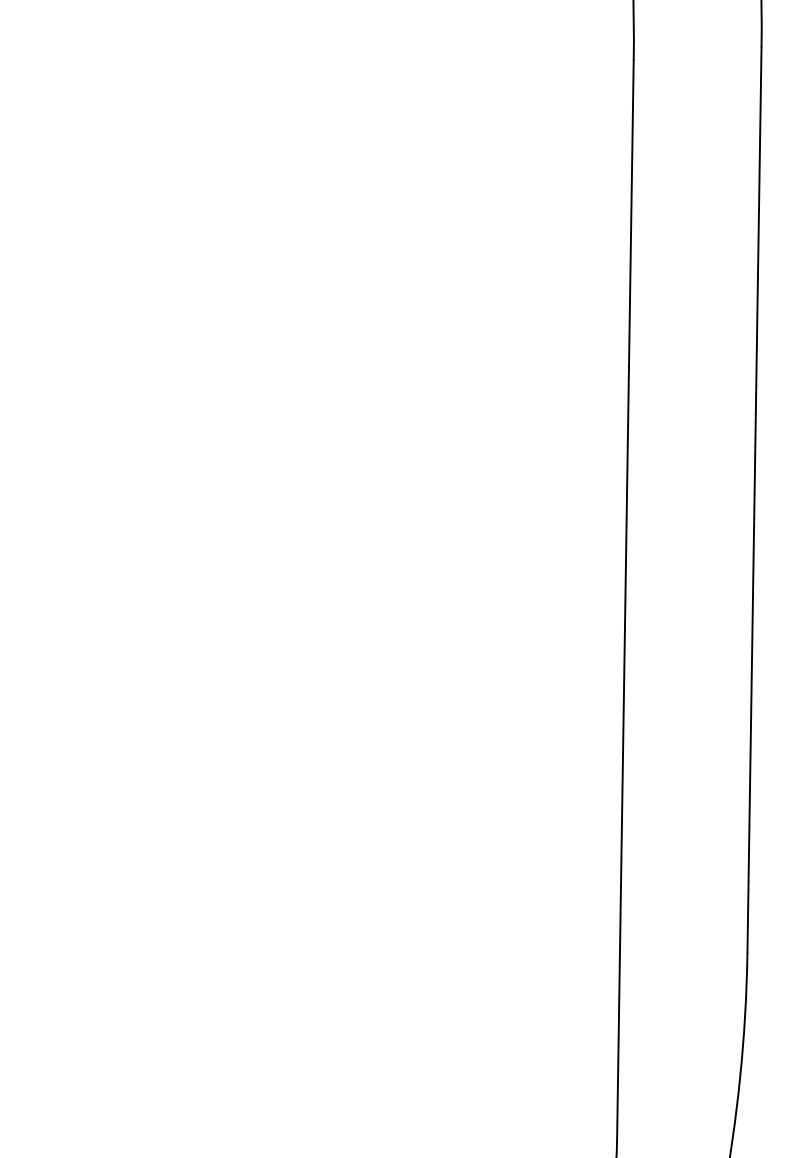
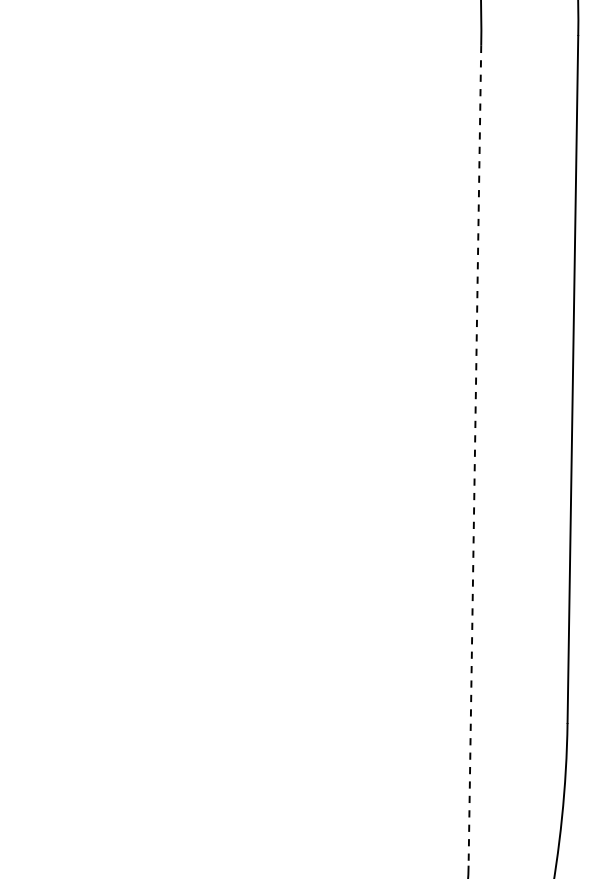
line: (625, 600) -> (474, 455), solid -> dashed

